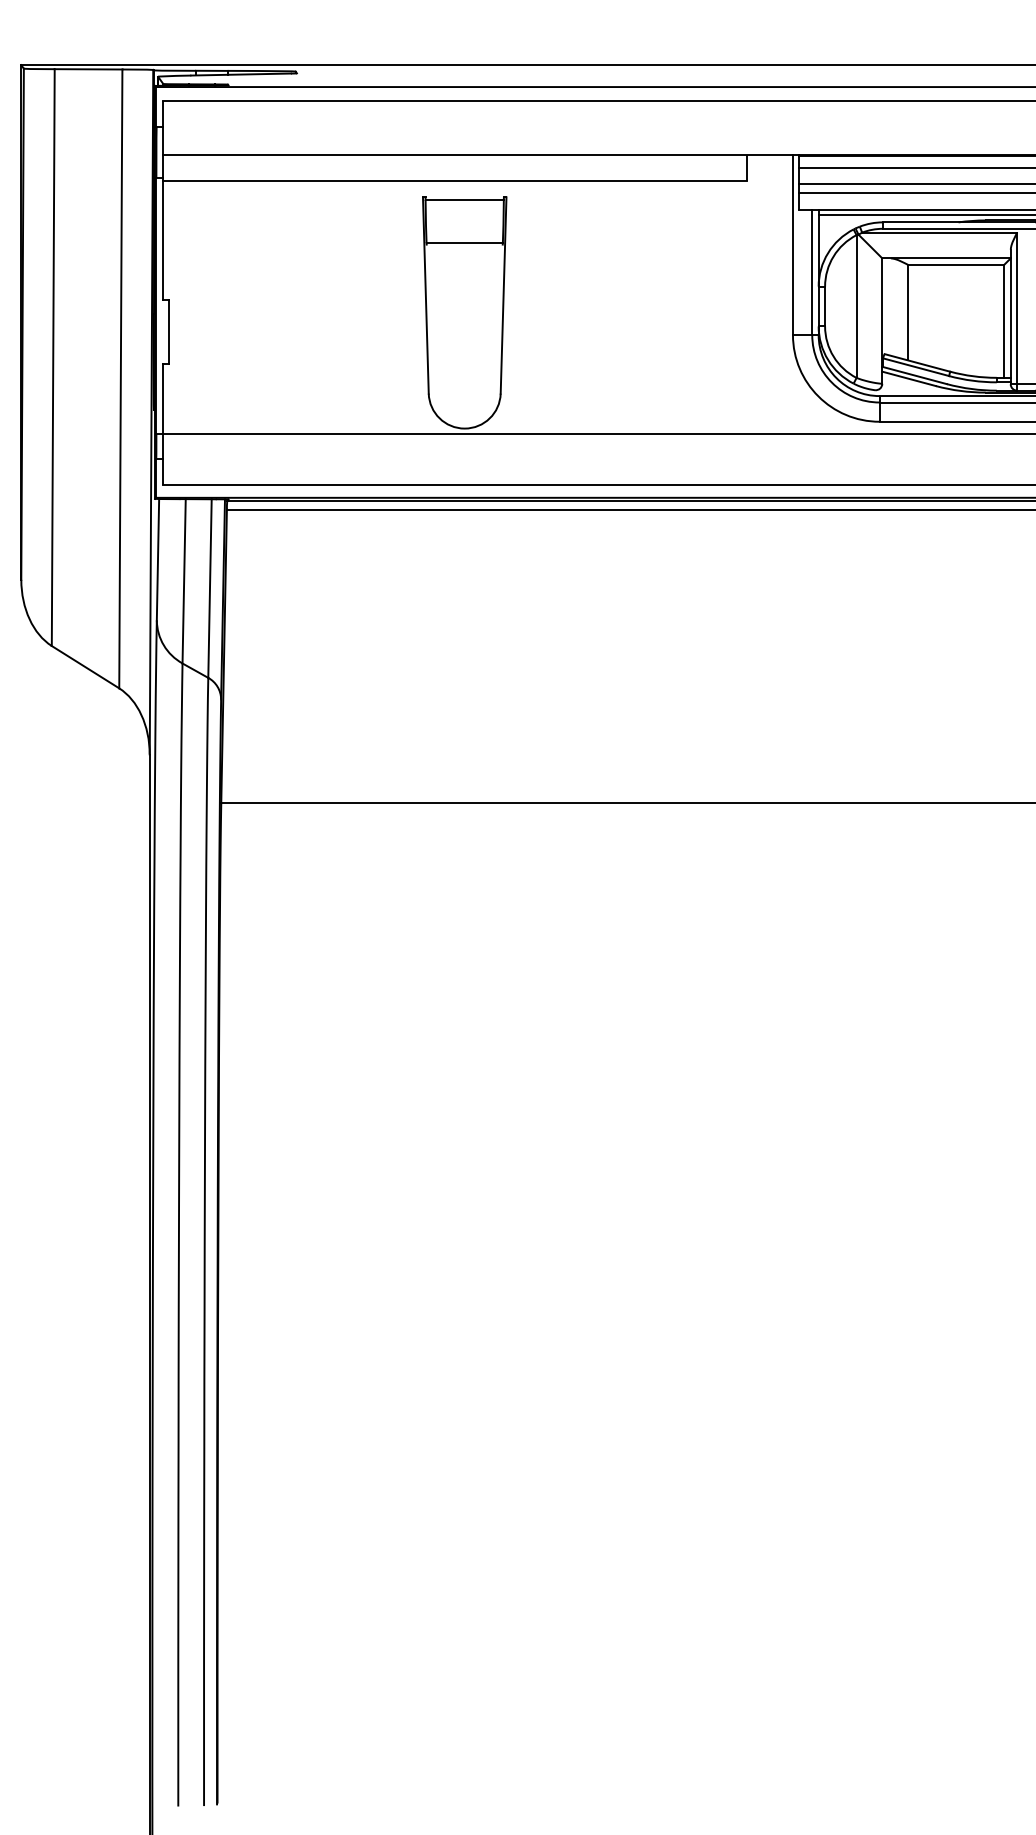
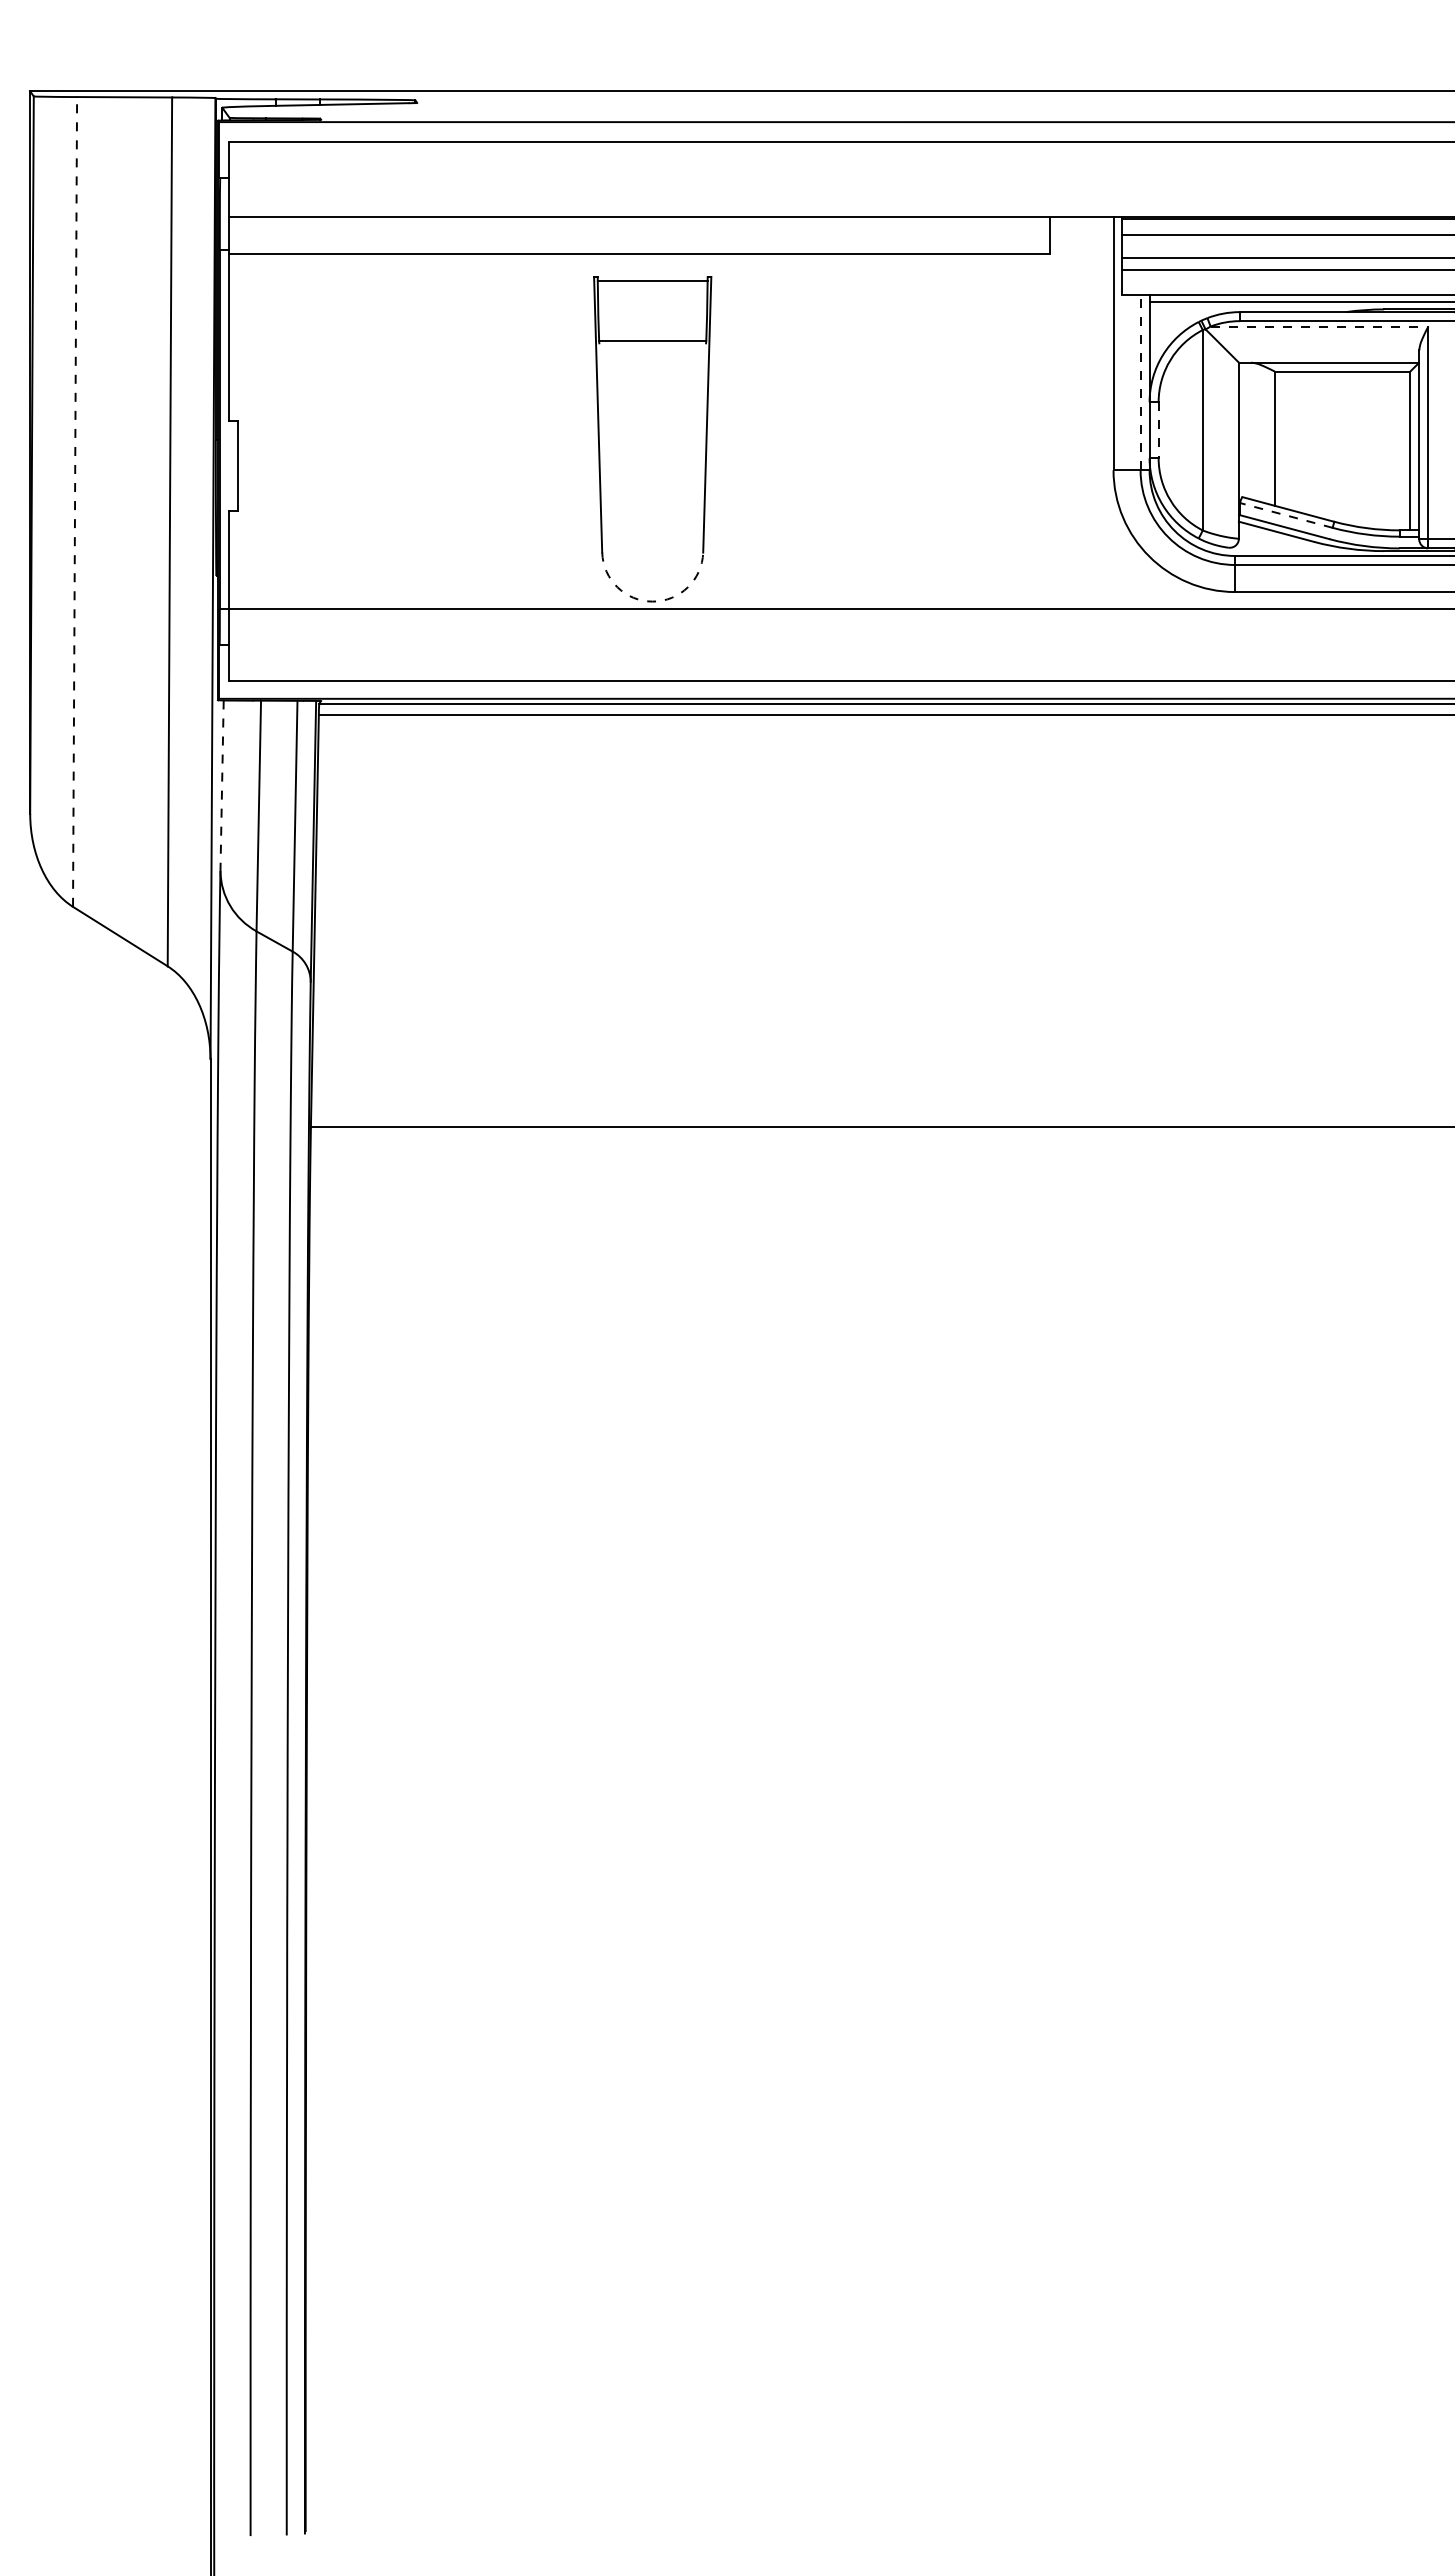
line: (939, 232) -> (1319, 326), solid -> dashed
line: (812, 272) -> (1140, 382), solid -> dashed
line: (825, 306) -> (1158, 430), solid -> dashed
line: (53, 357) -> (75, 501), solid -> dashed
line: (916, 367) -> (1286, 515), solid -> dashed
arc: (464, 428) -> (652, 601), solid -> dashed
line: (158, 560) -> (222, 786), solid -> dashed

